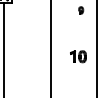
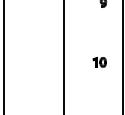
part: (77, 56) -> (98, 62), size x0.62

